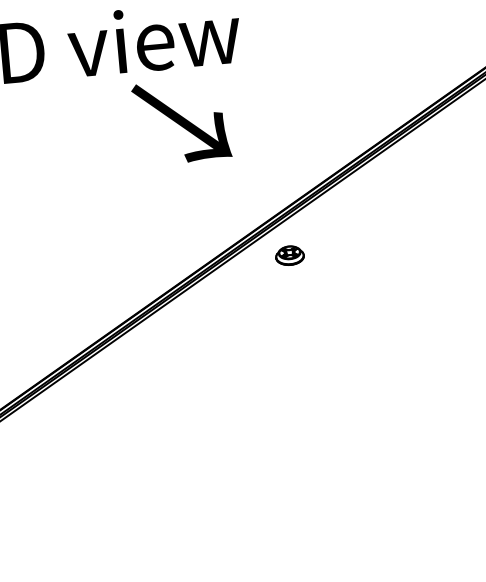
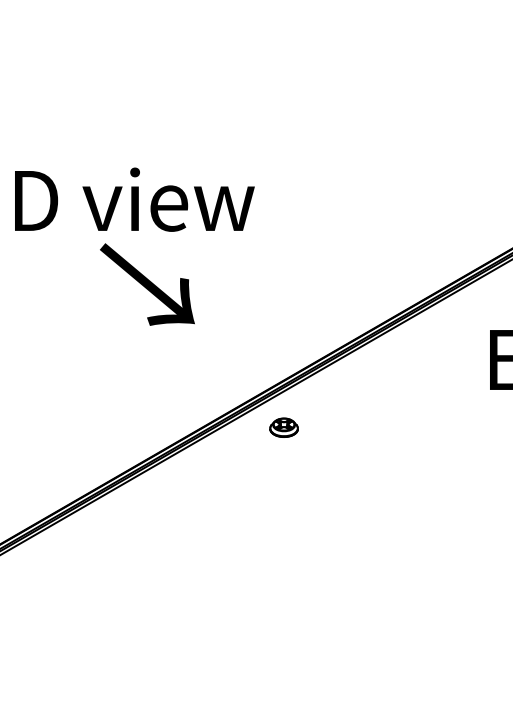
text: (181, 121) -> (147, 284), moved

